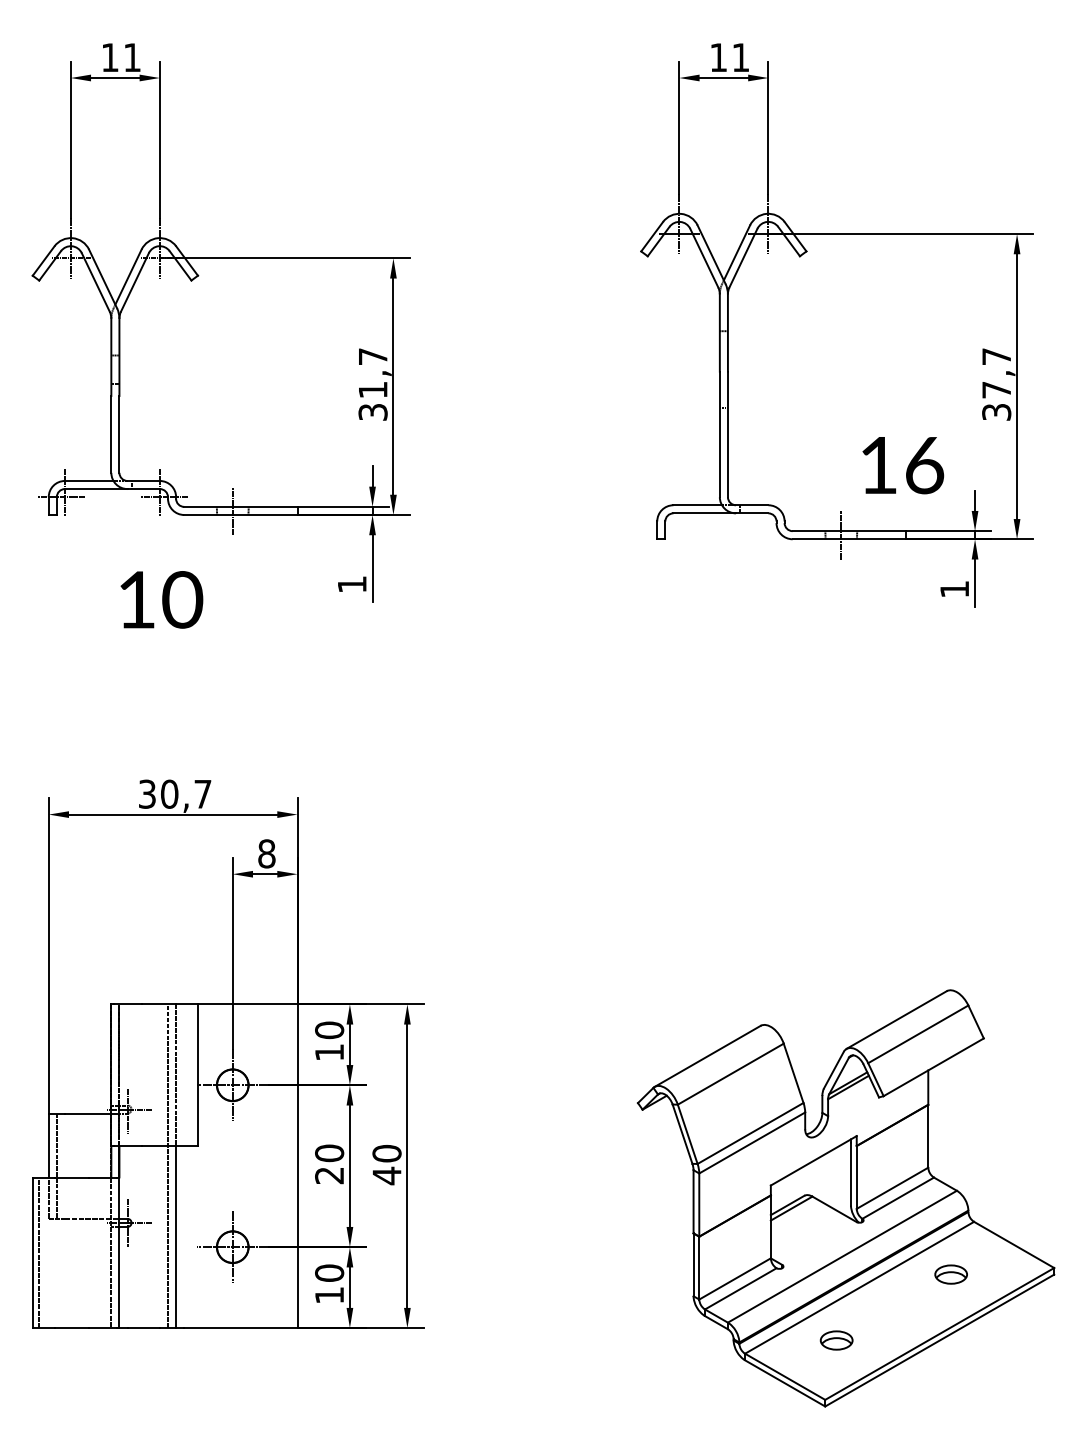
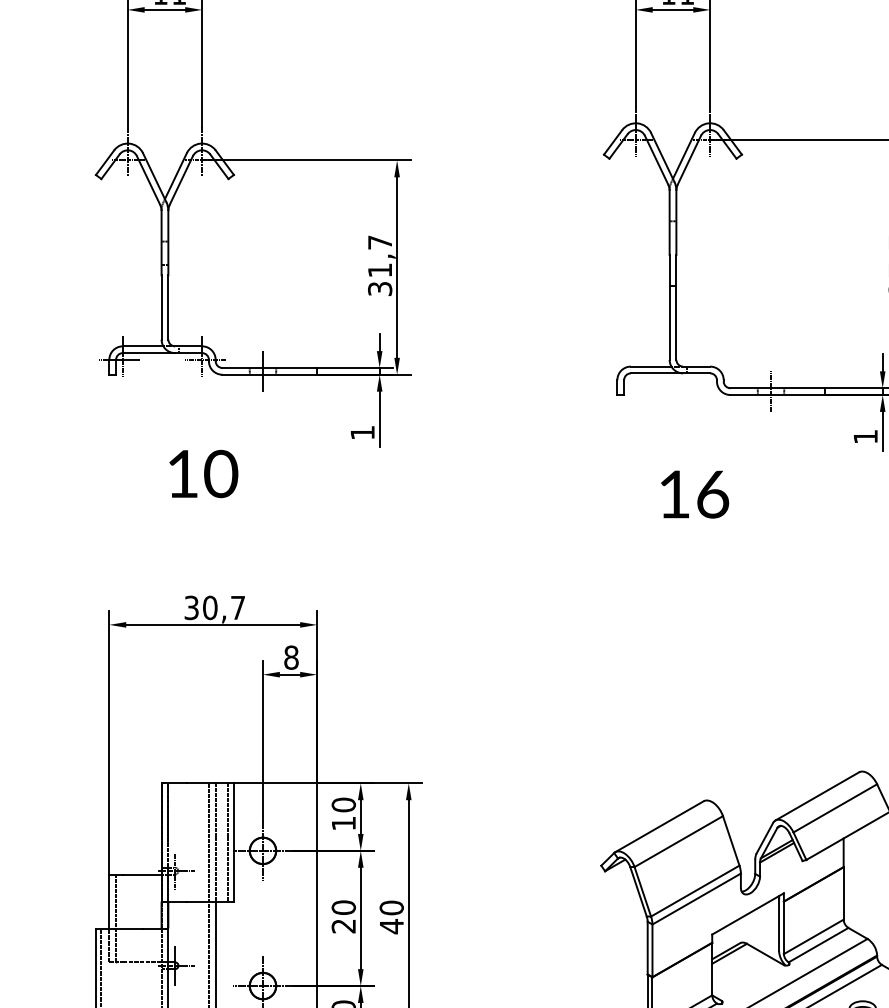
text: (903, 465) -> (695, 494), moved
text: (161, 599) -> (203, 473), moved
line: (191, 1075) -> (228, 842), added

